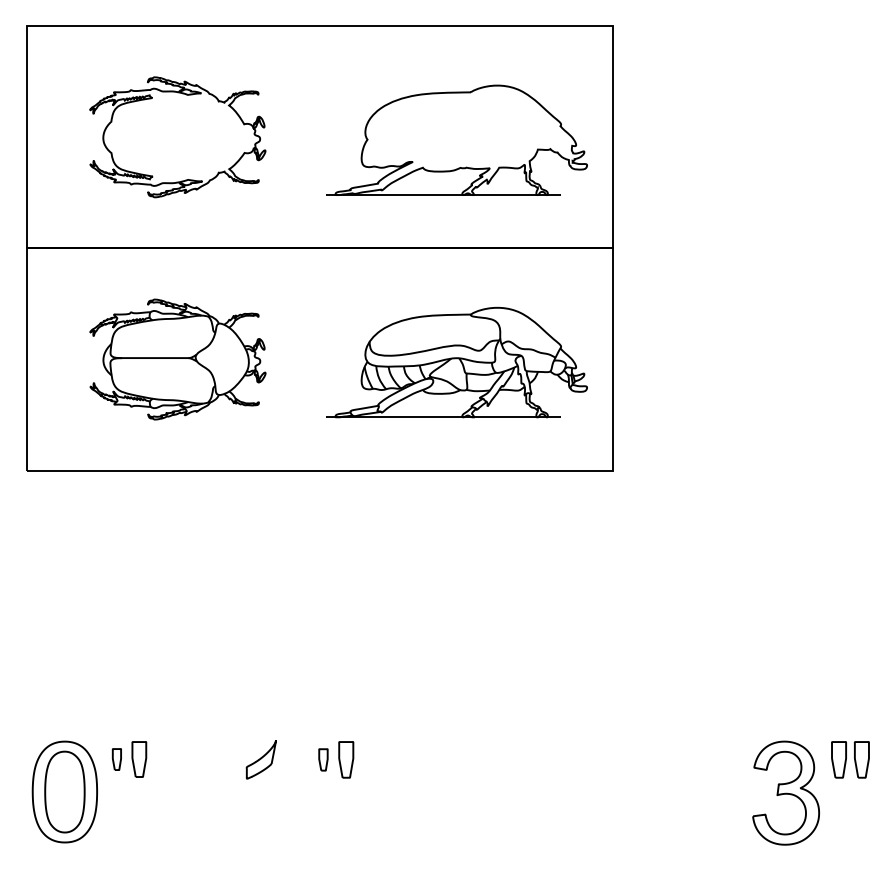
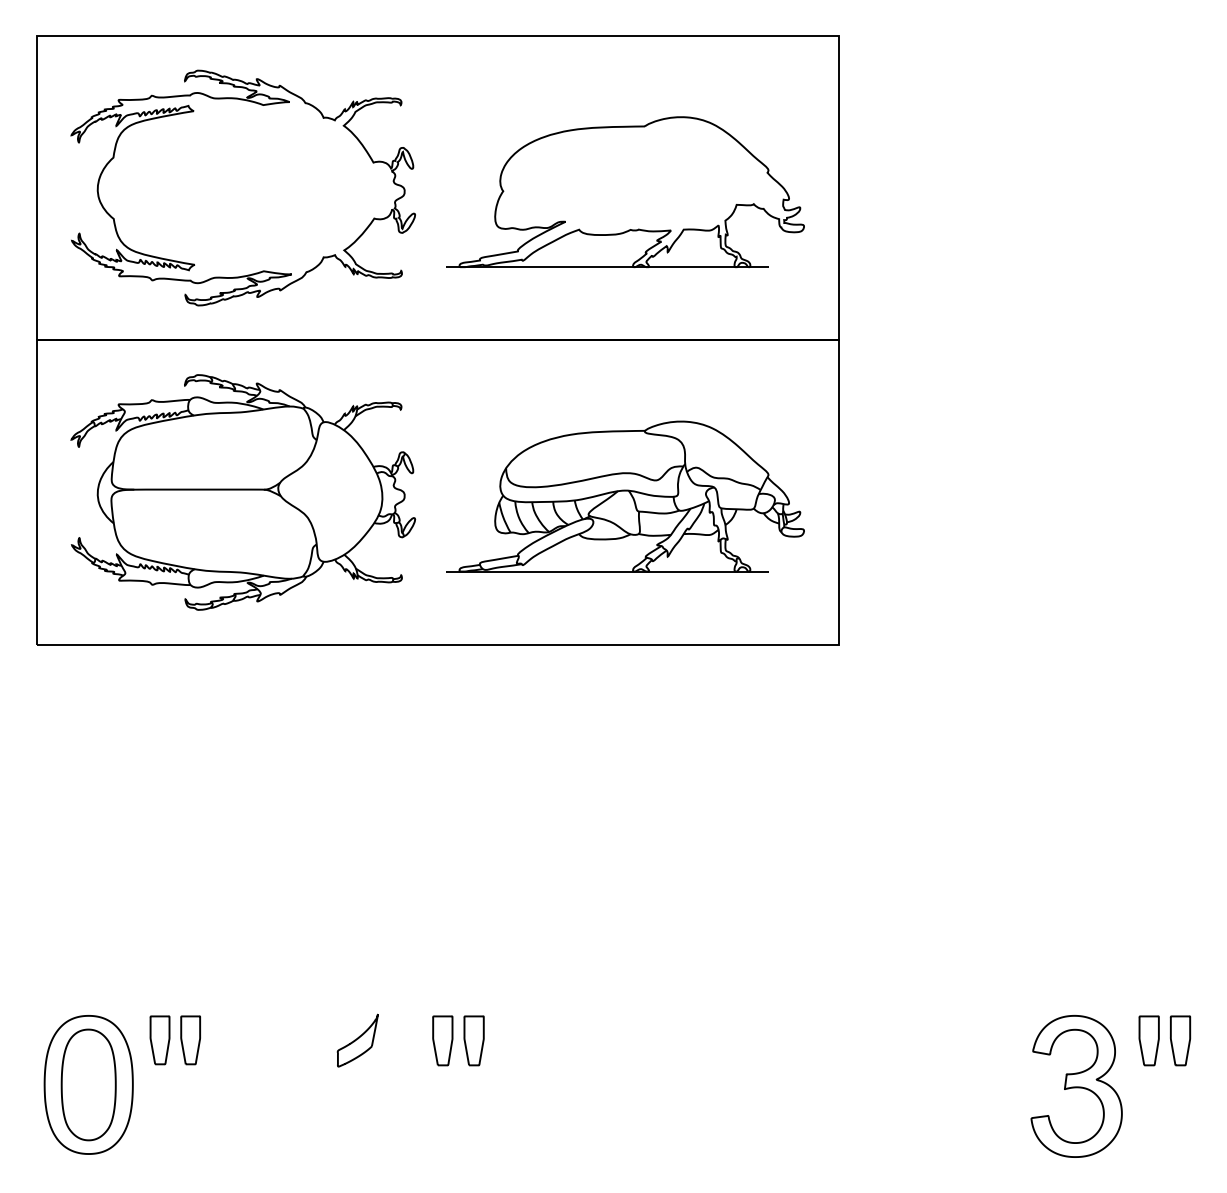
part: (177, 136) -> (242, 187), size x1.43
part: (177, 359) -> (243, 492), size x1.43
part: (116, 759) -> (159, 1040), size x1.67
part: (323, 759) -> (442, 1040), size x1.67

